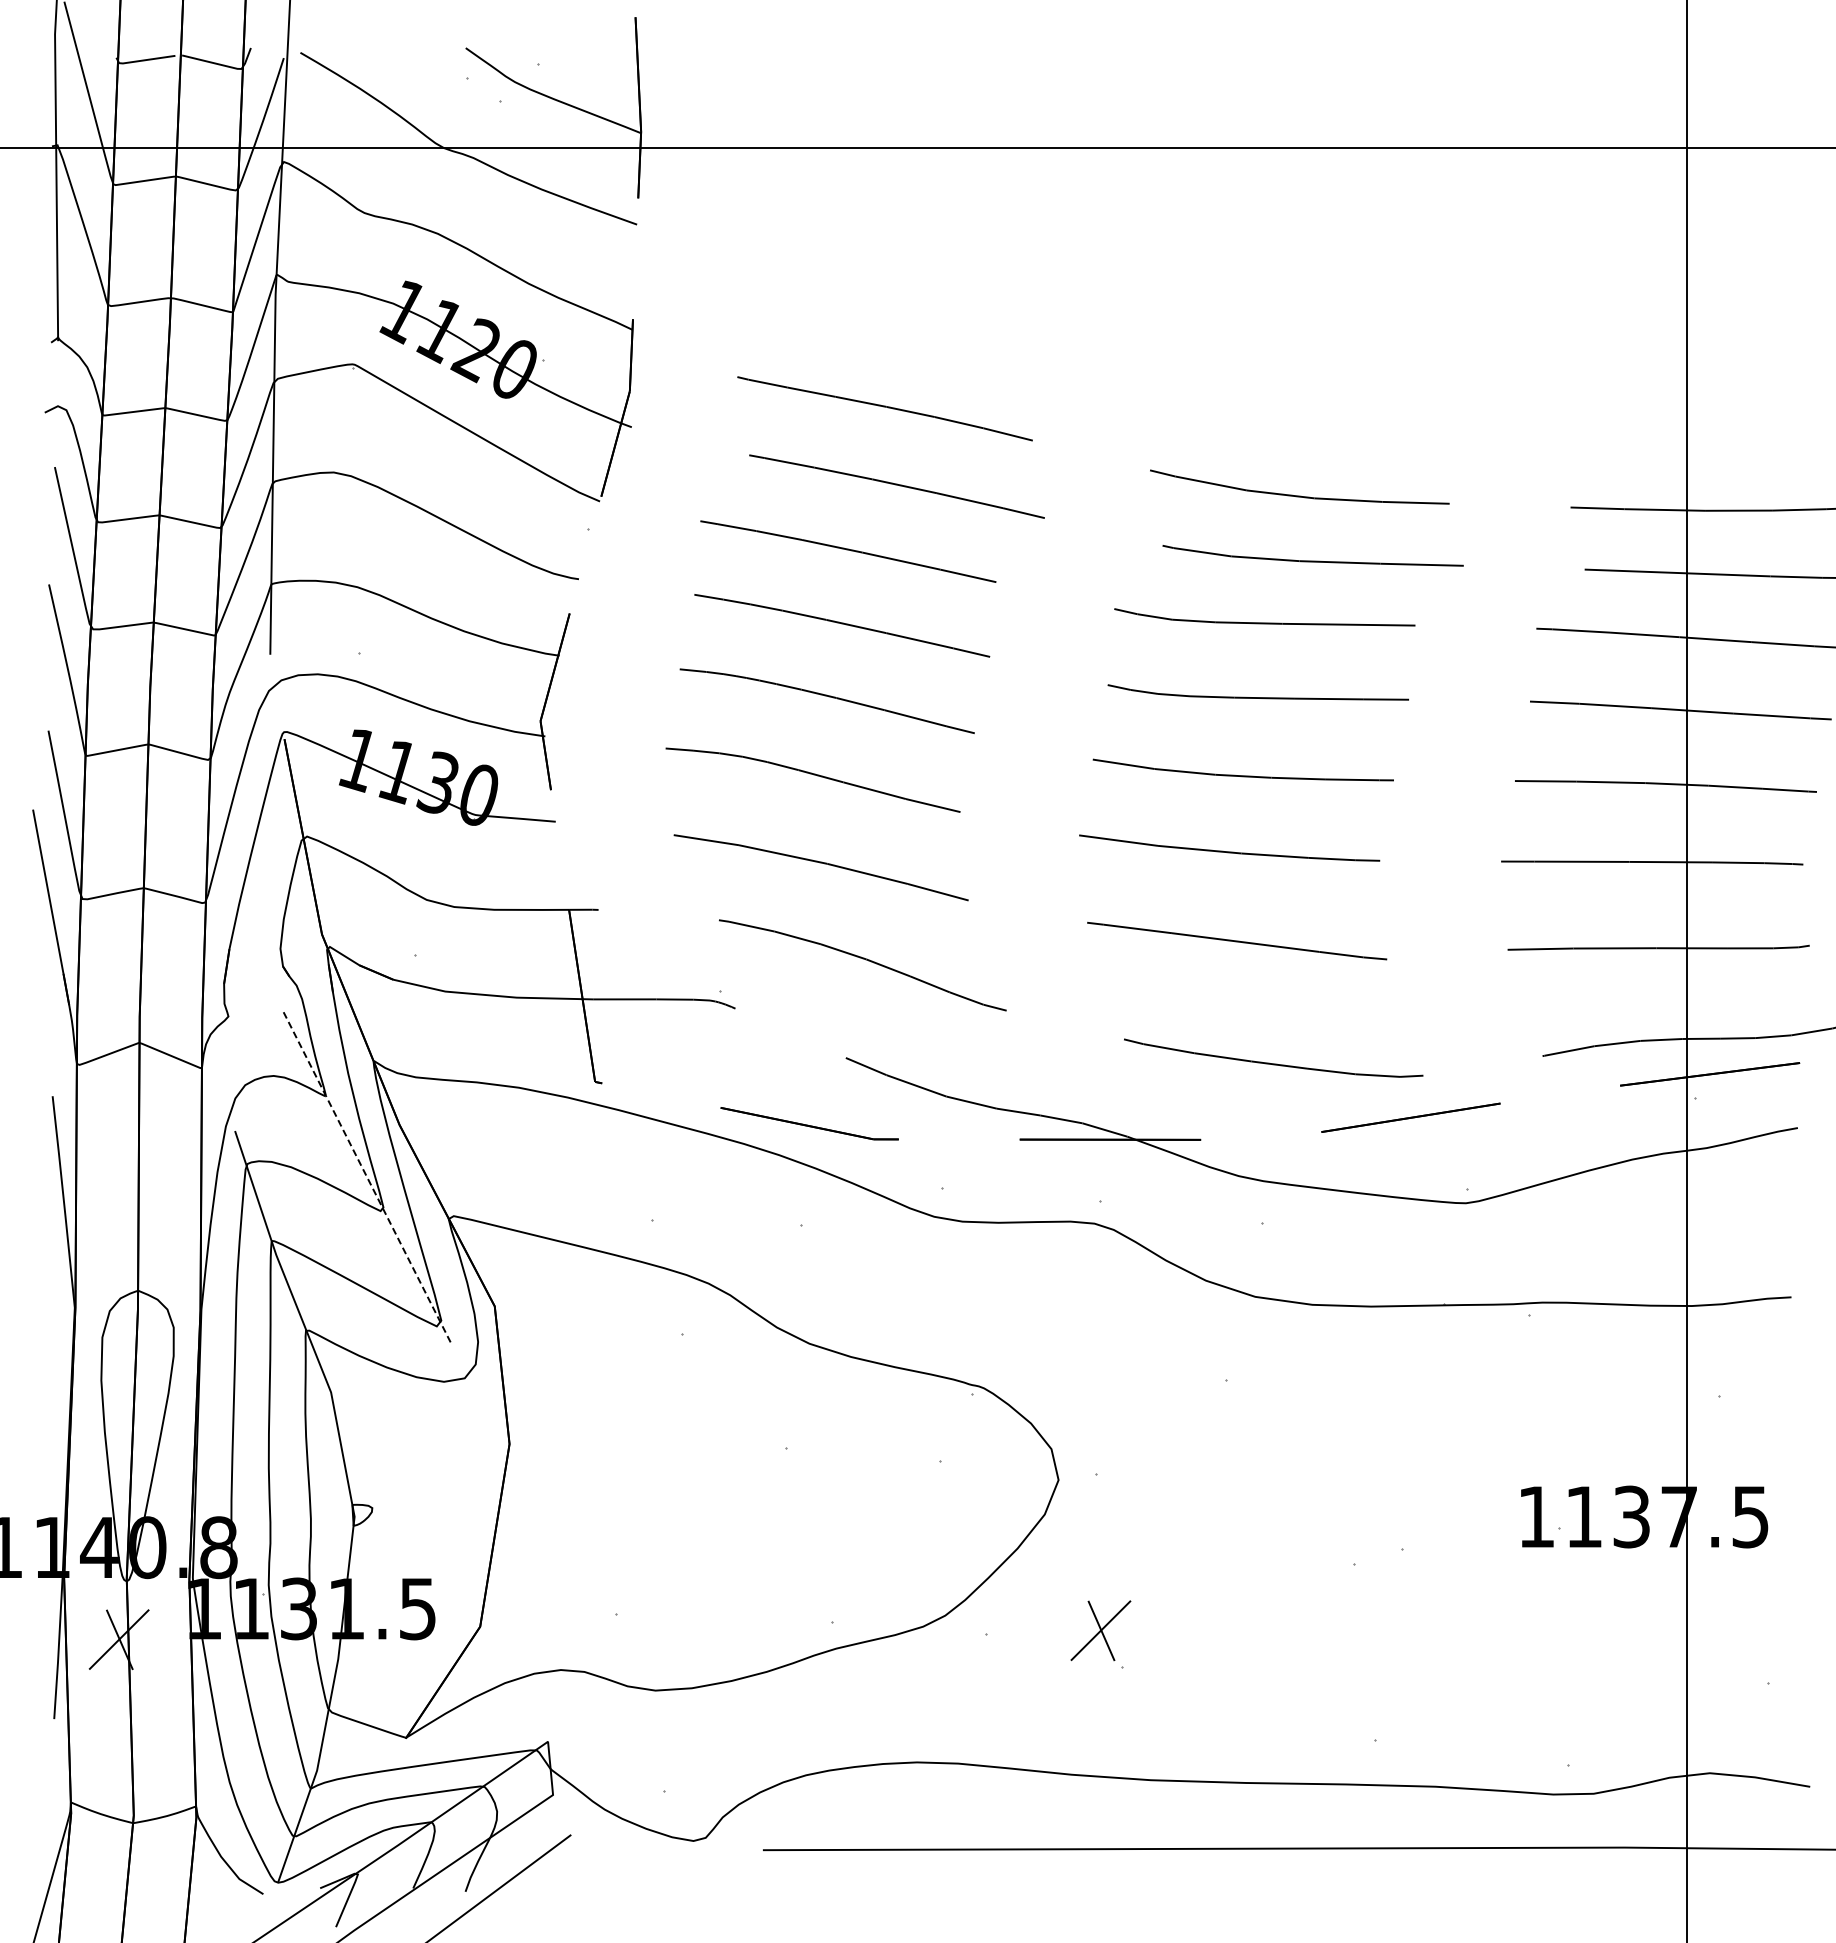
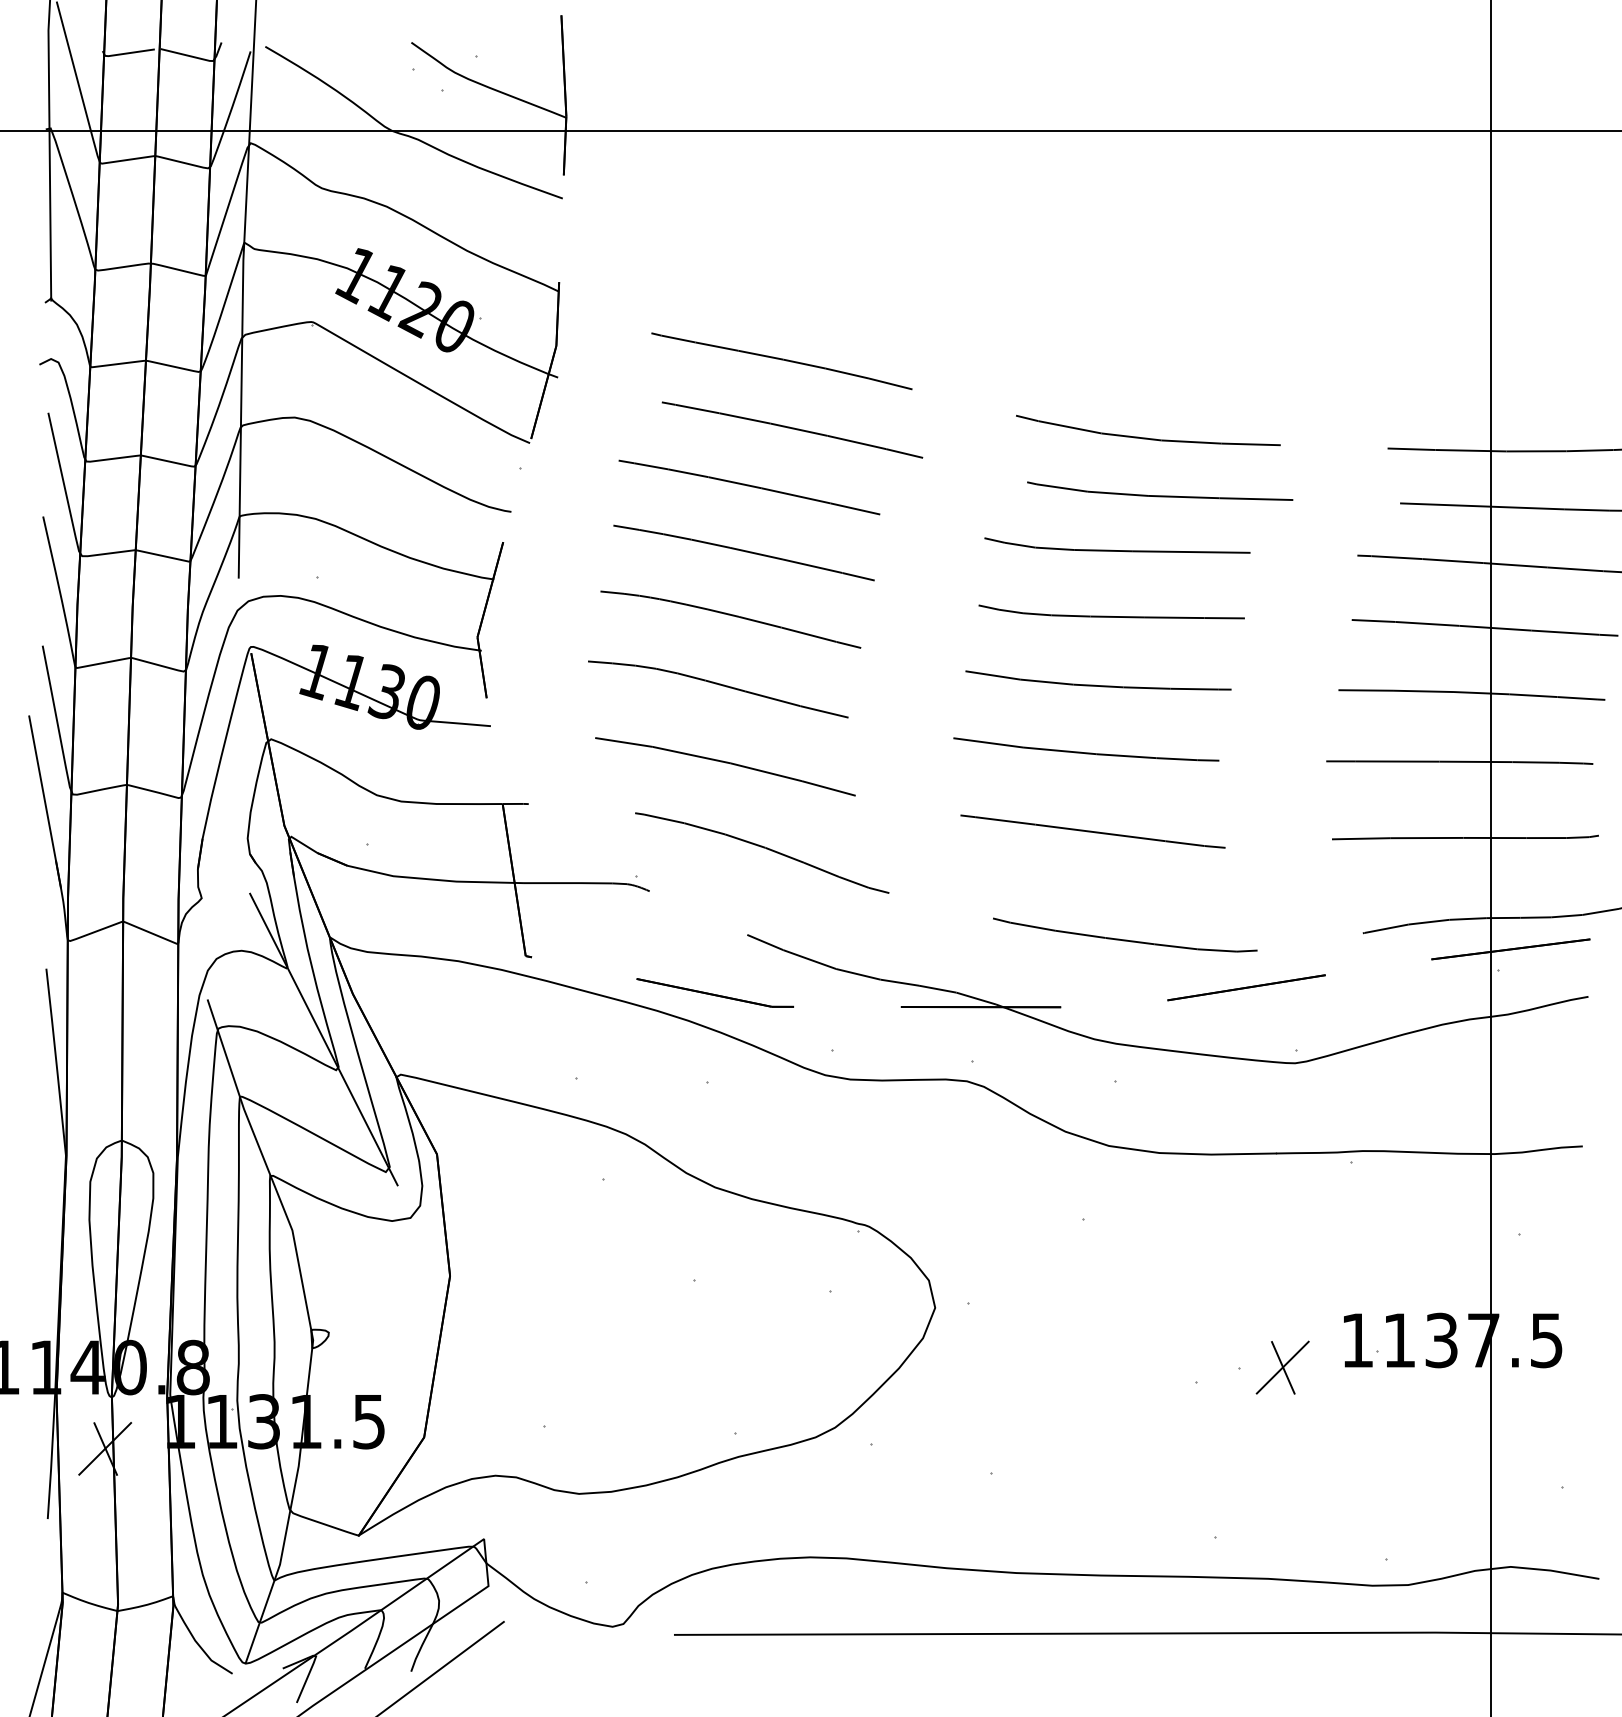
line: (366, 1176) -> (323, 1039), dashed -> solid
part: (1100, 1630) -> (1282, 1367), moved

